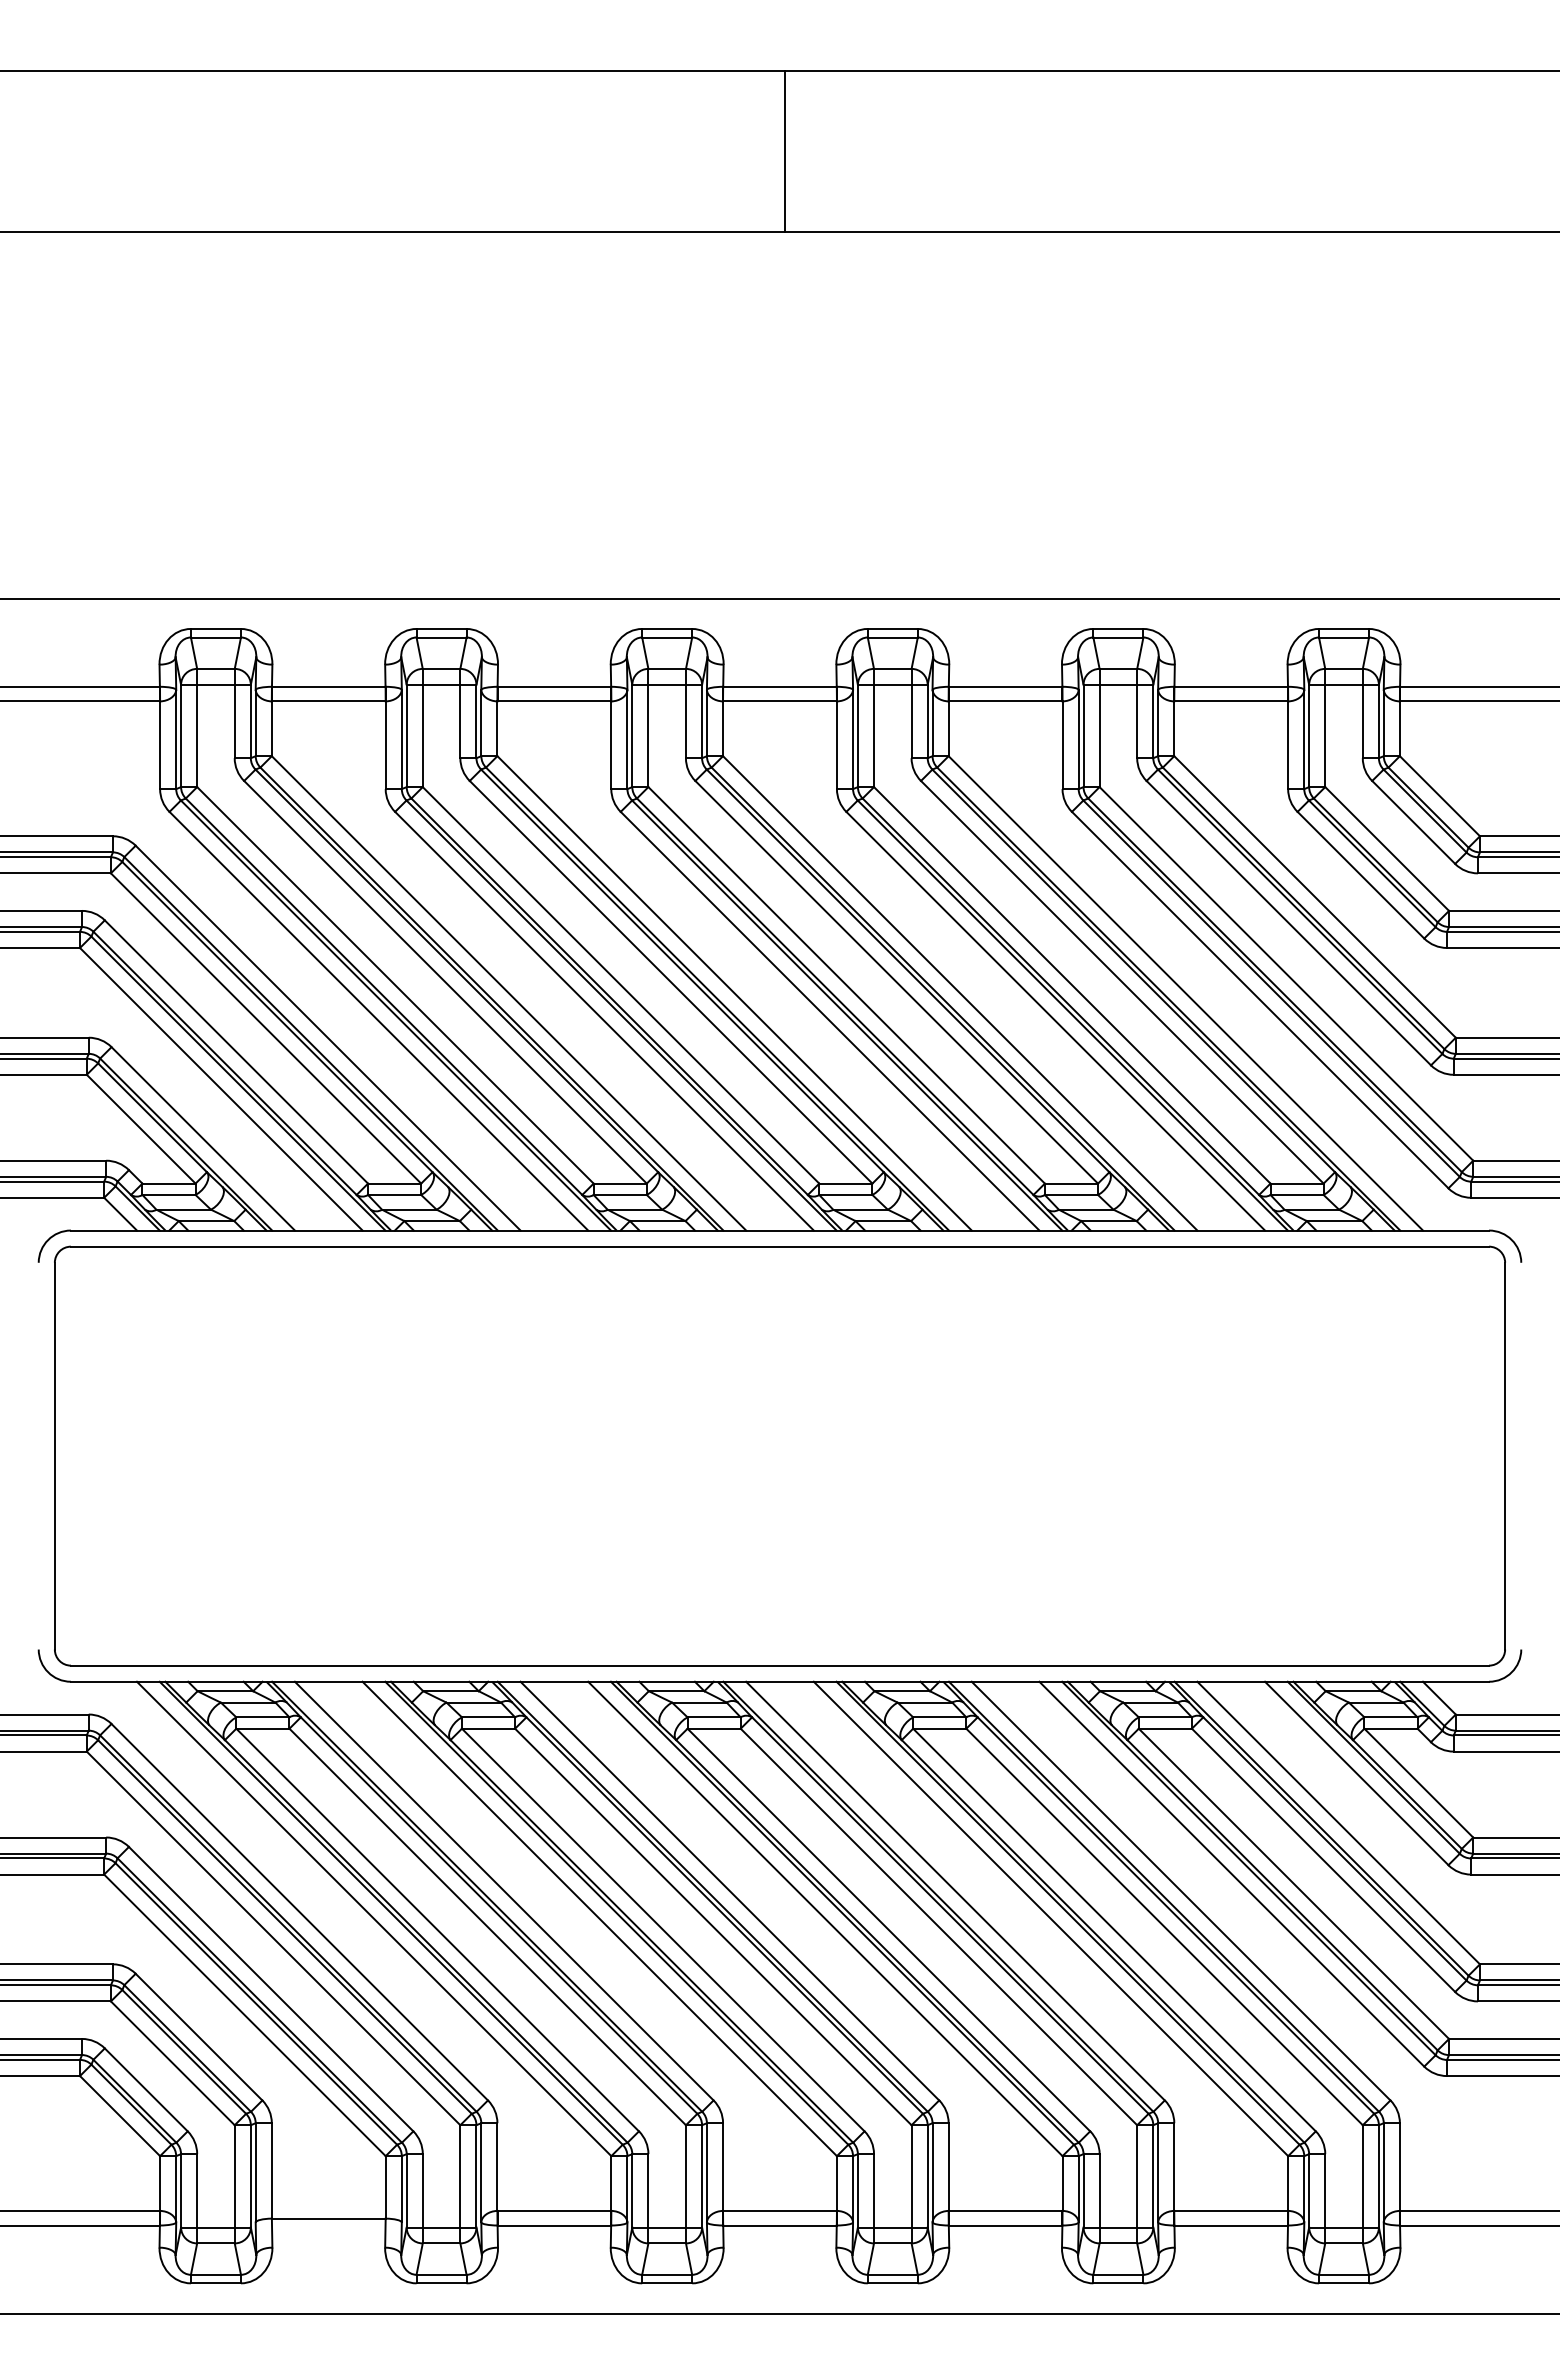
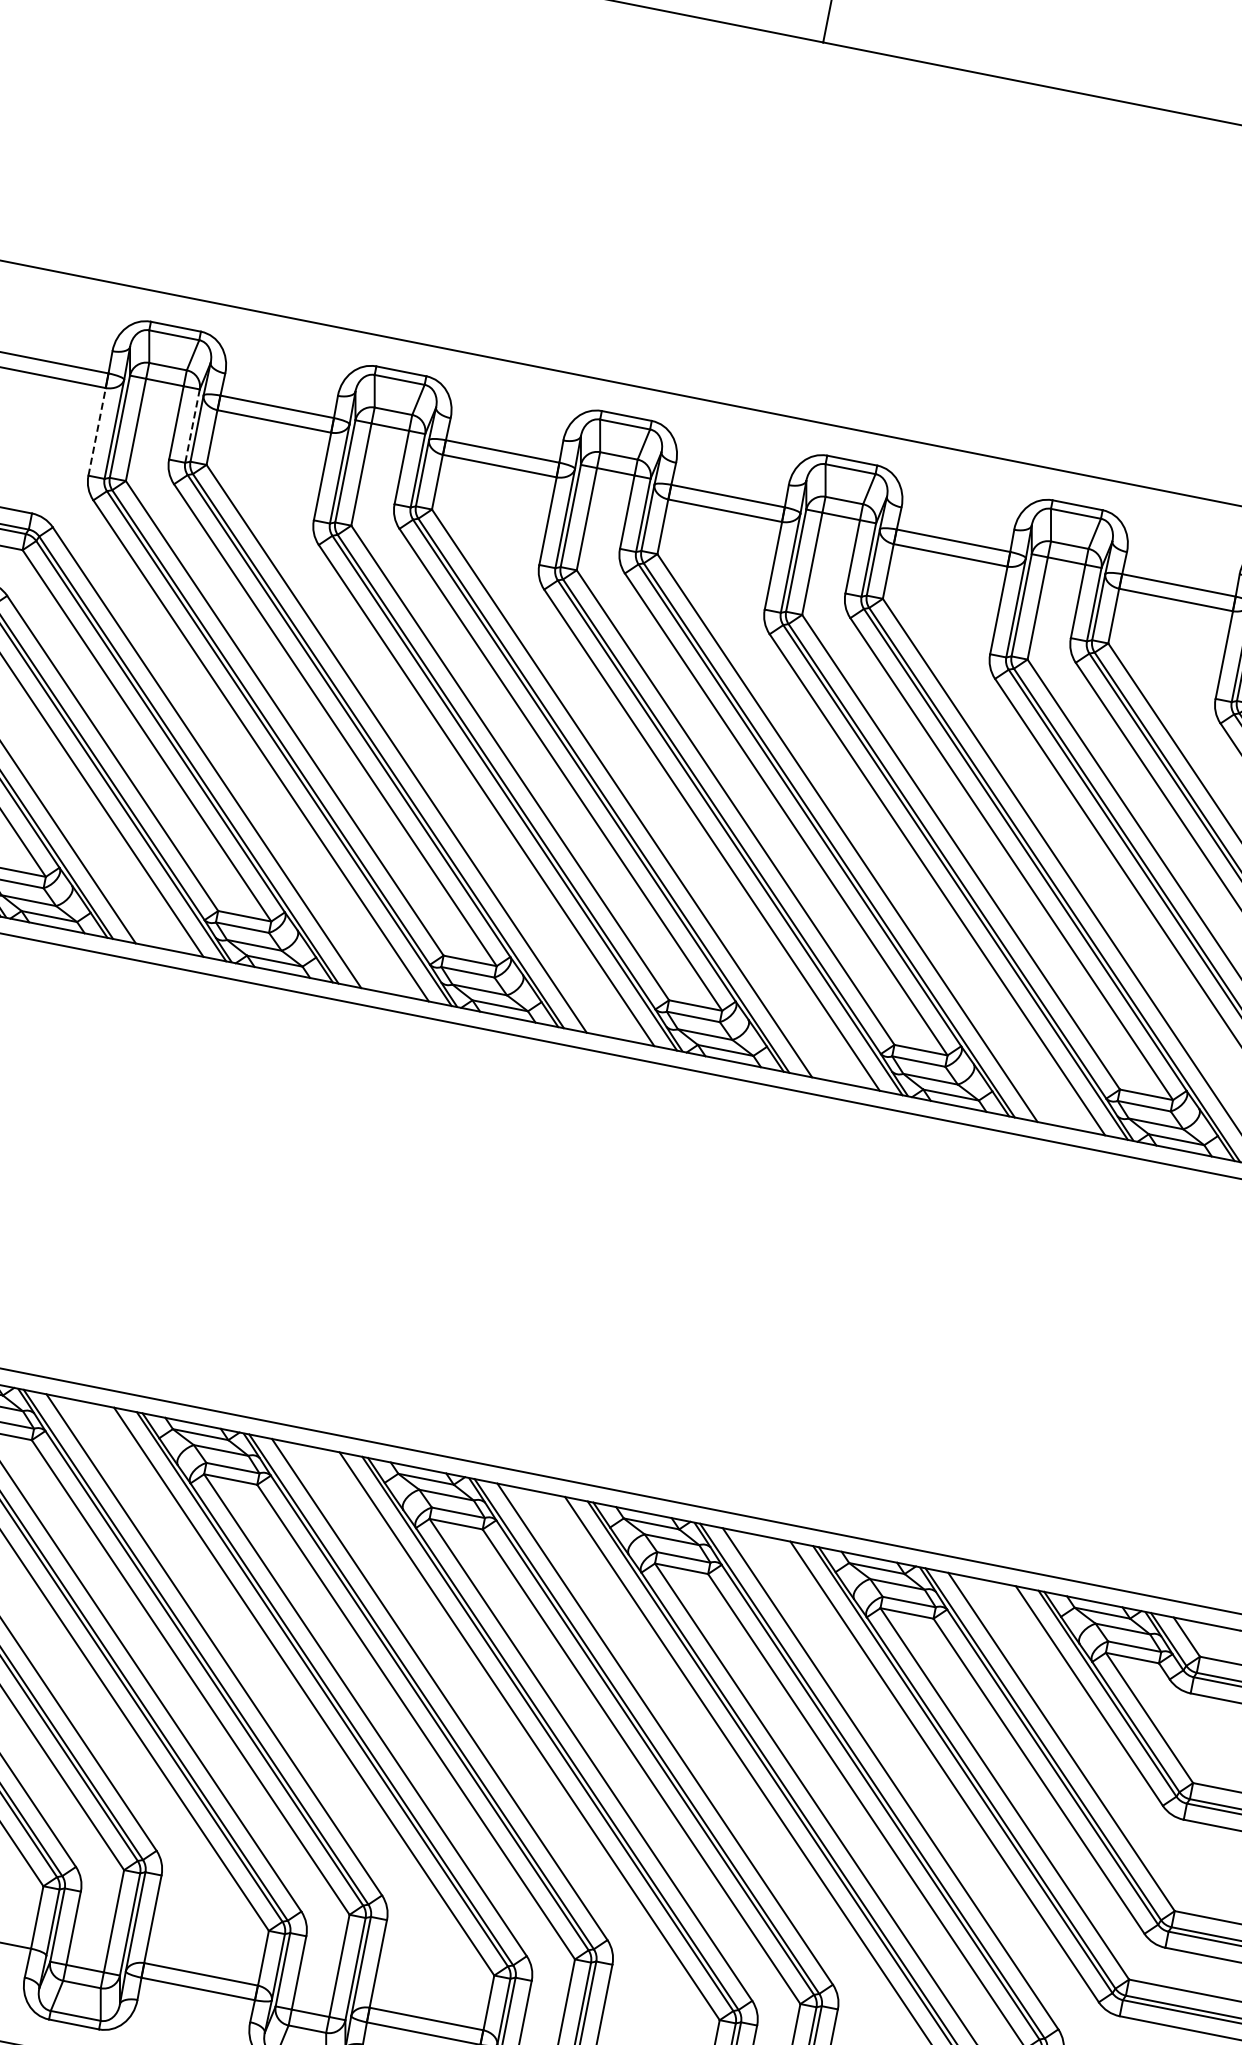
line: (250, 721) -> (192, 426), solid -> dashed
line: (160, 745) -> (97, 432), solid -> dashed

